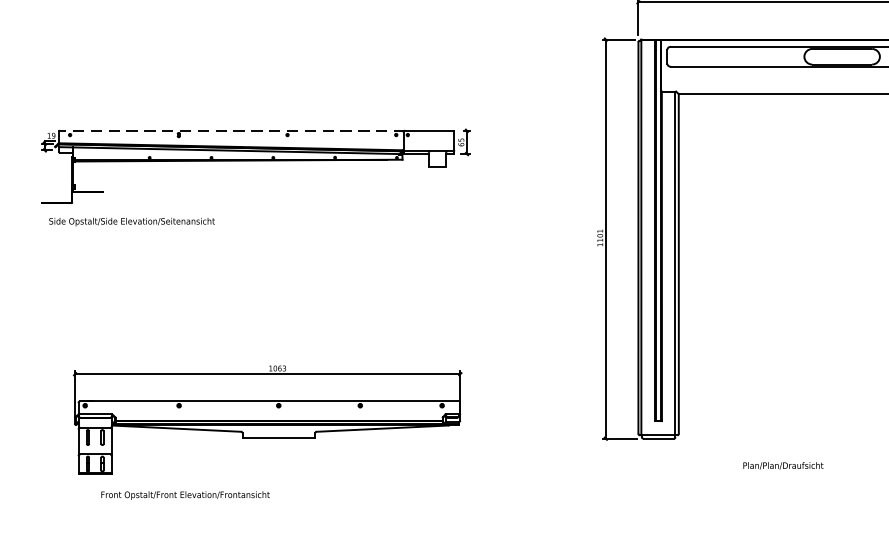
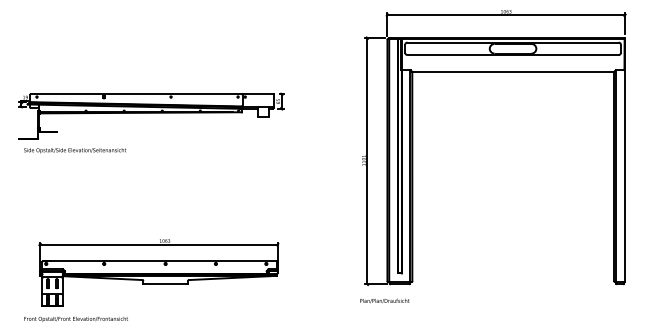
line: (233, 130) -> (137, 94), dashed -> solid
text: (782, 464) -> (384, 300), moved
text: (184, 495) -> (75, 319), moved

